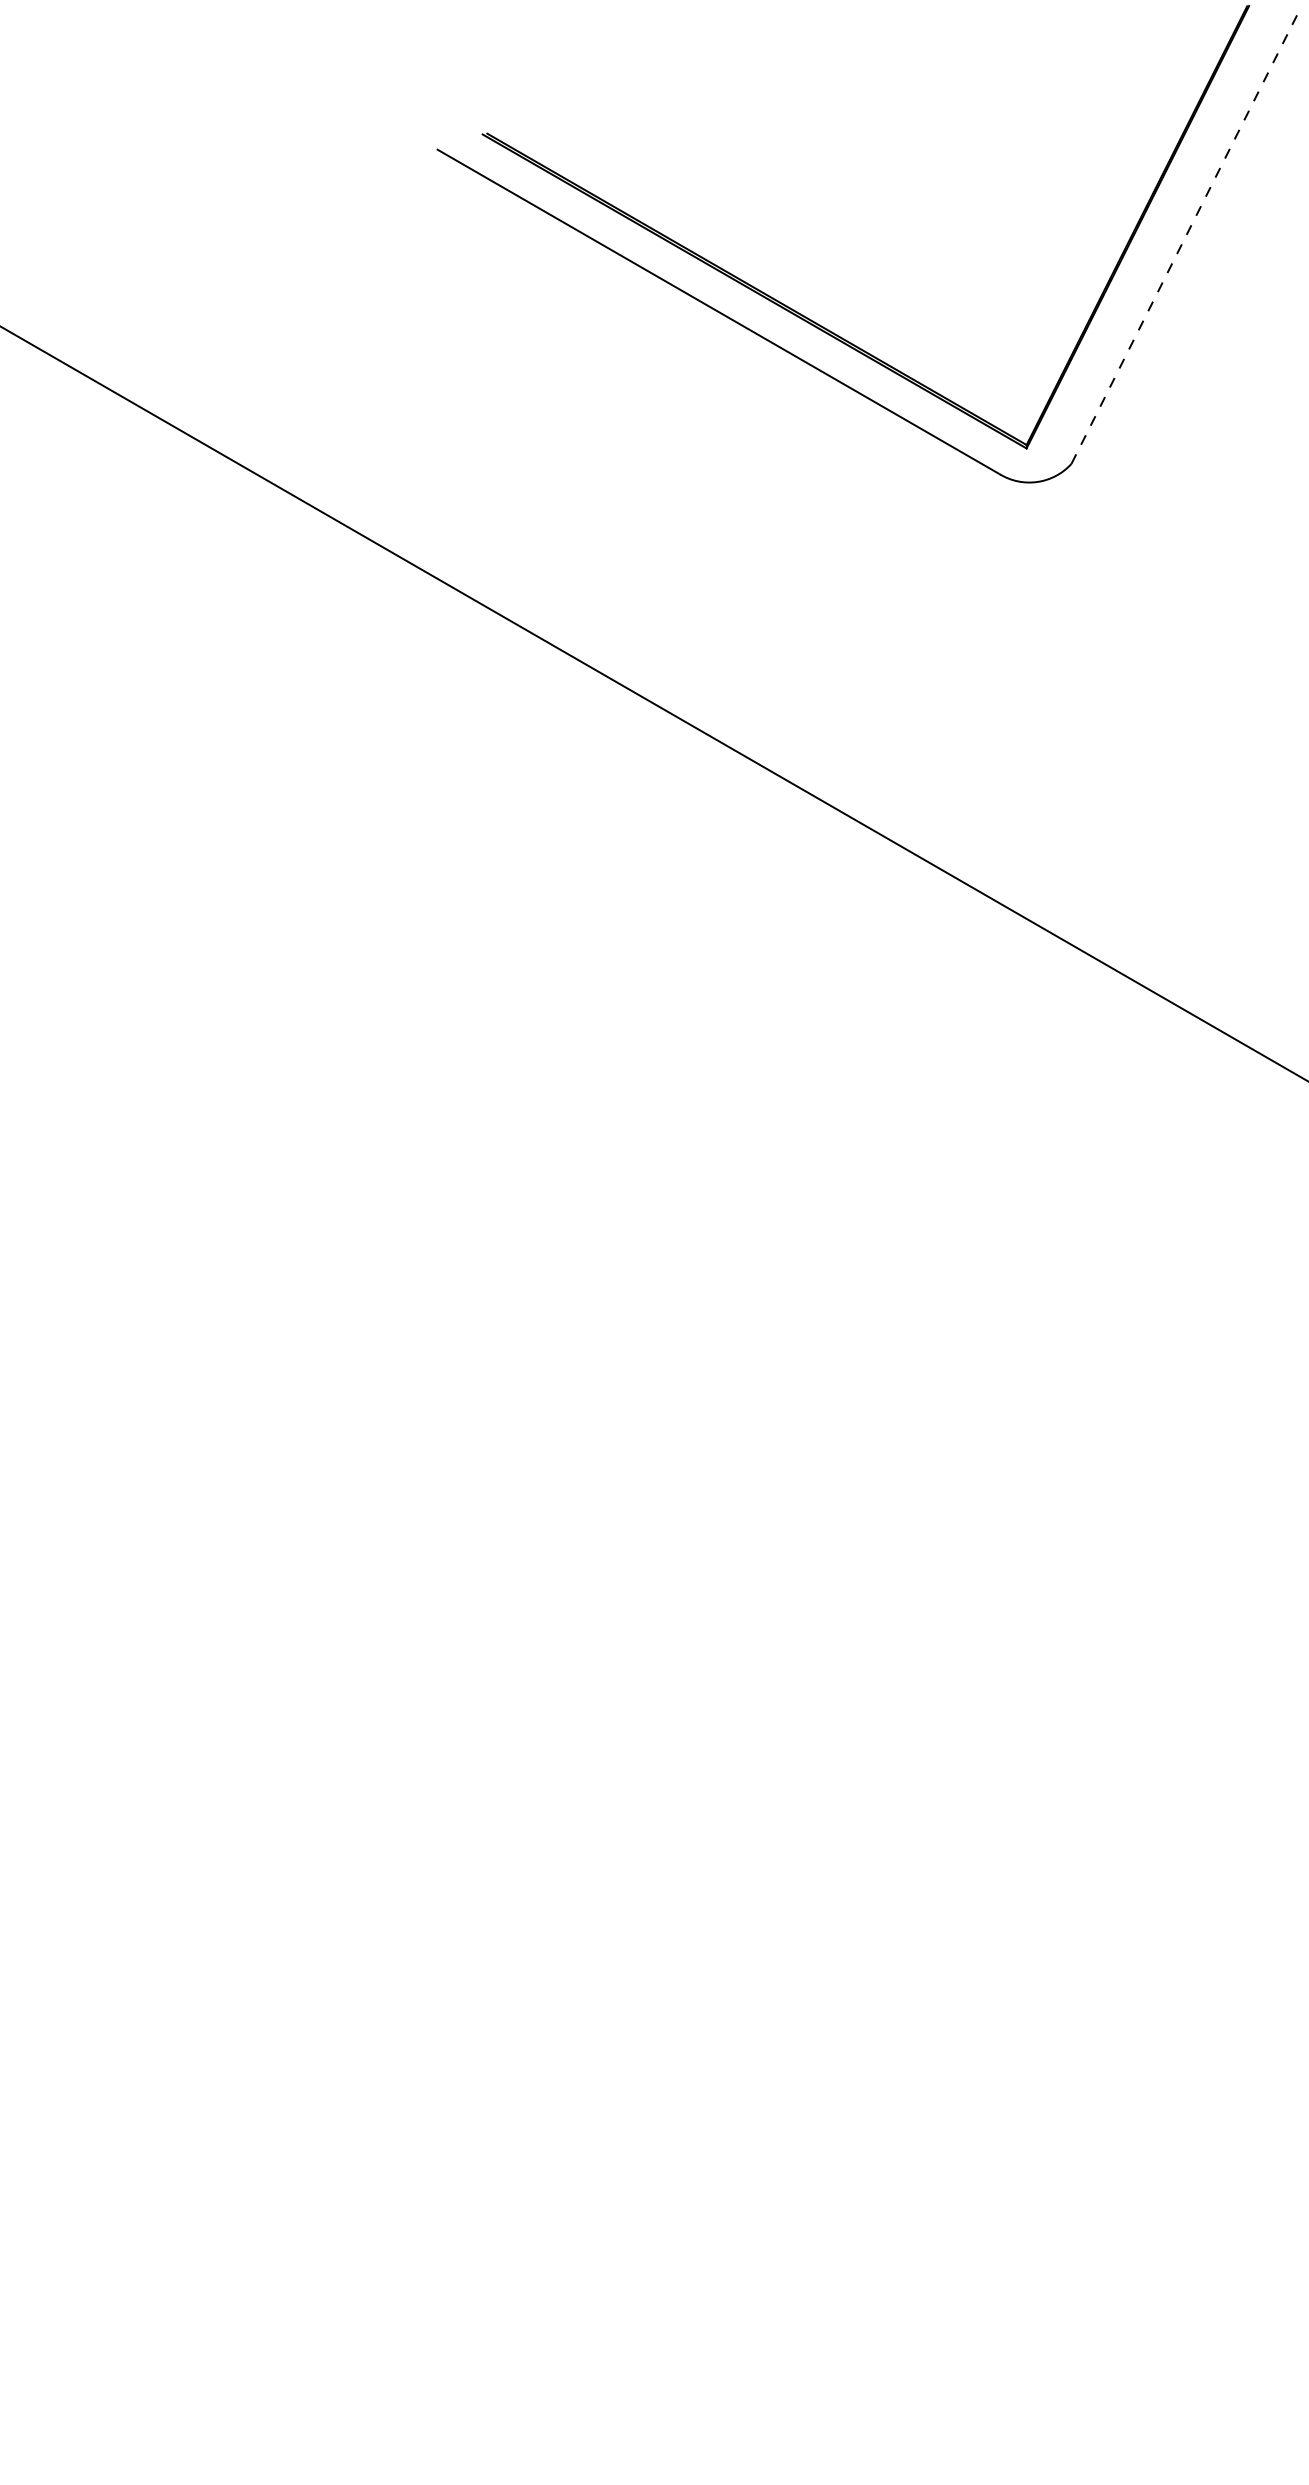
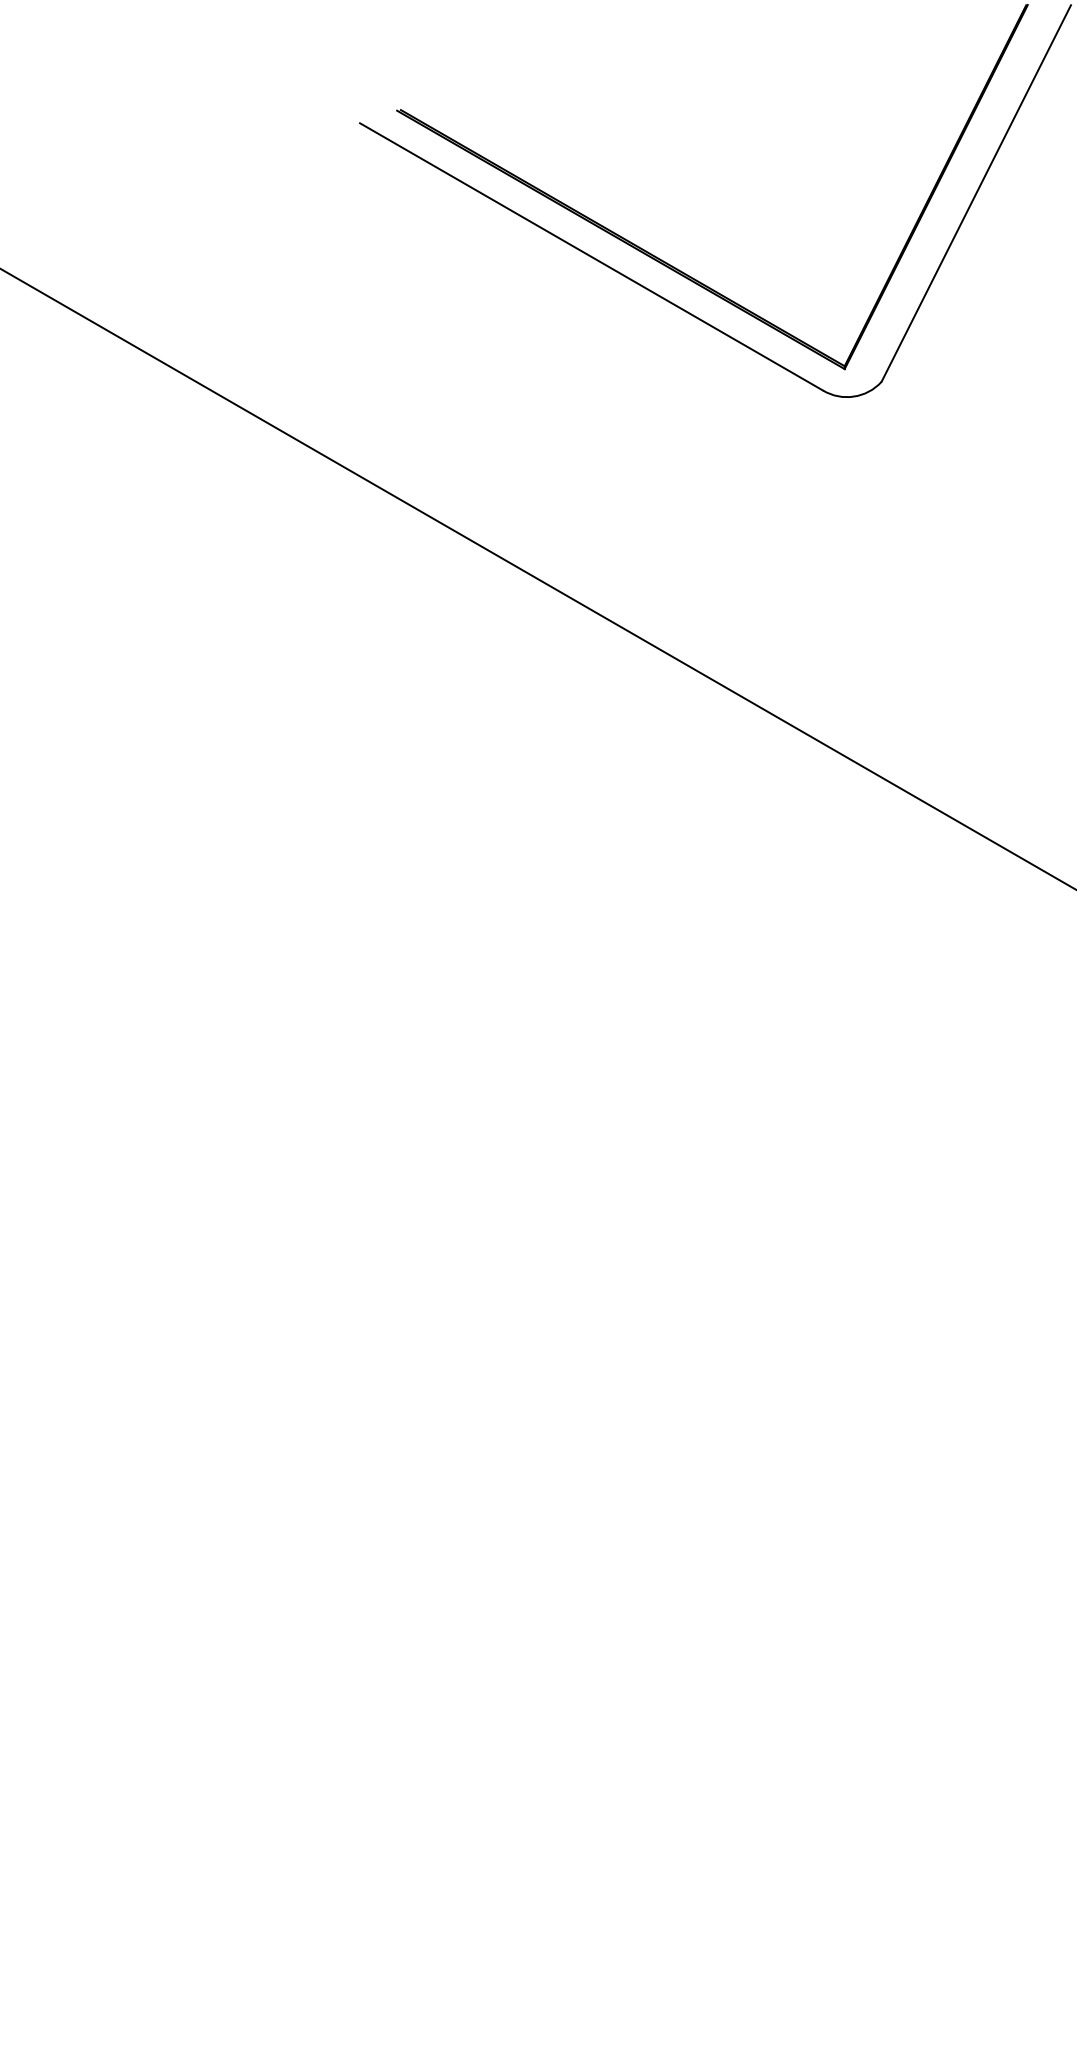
line: (1186, 234) -> (976, 193), dashed -> solid

